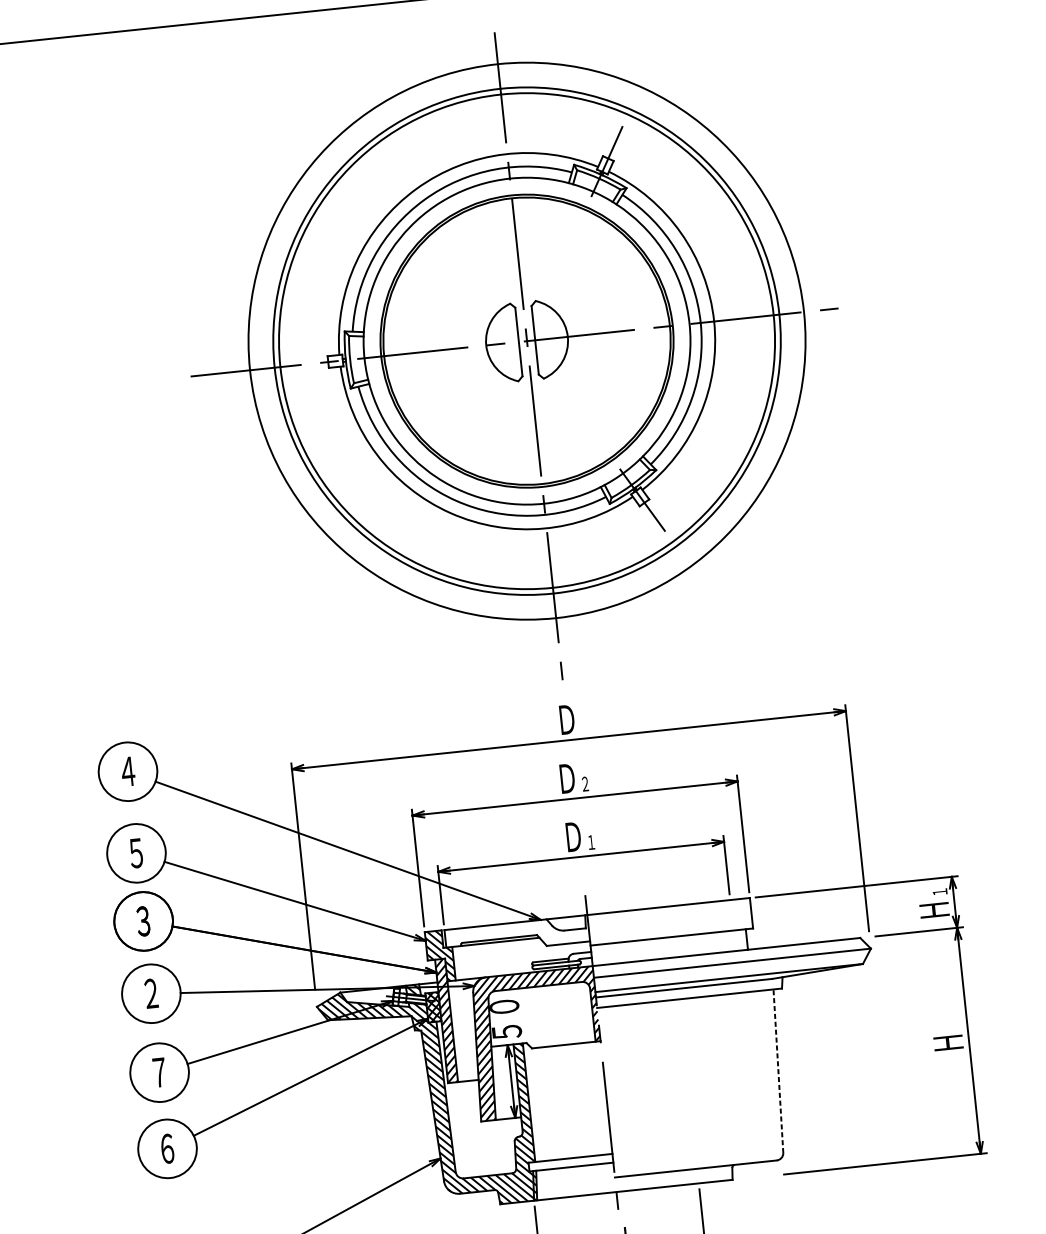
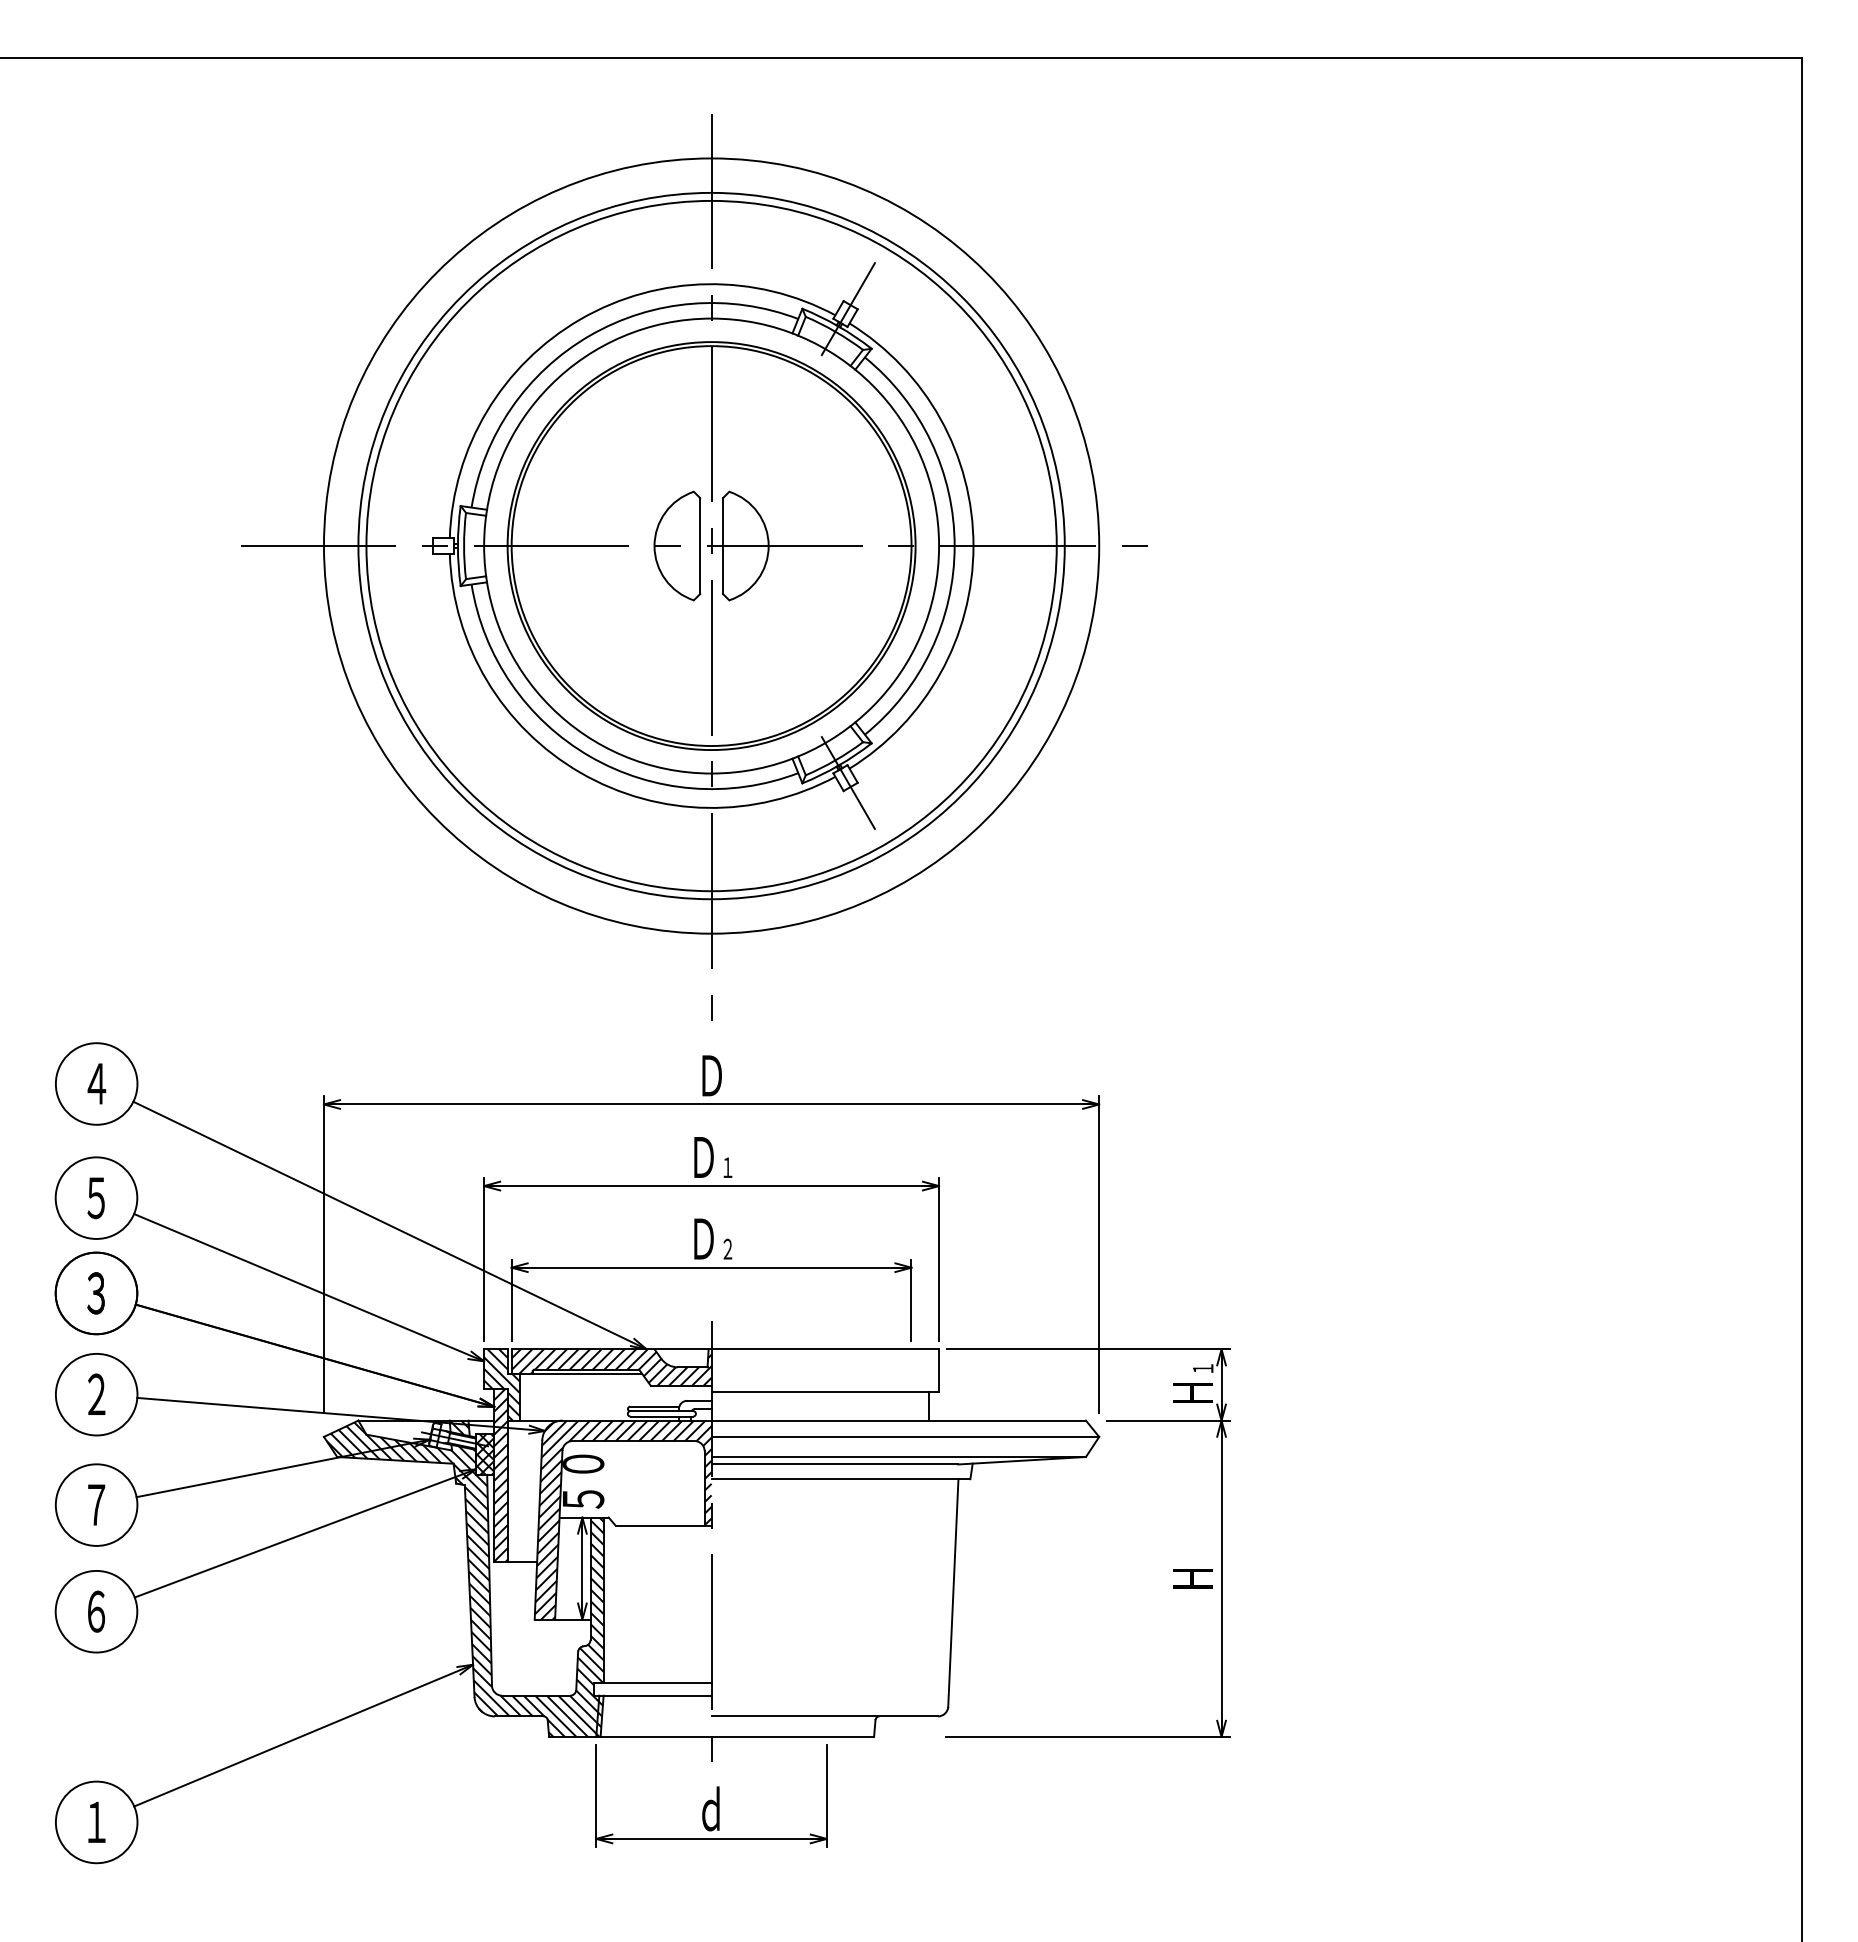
text: (584, 783) -> (727, 1166), ２ -> １
text: (591, 841) -> (727, 1247), １ -> ２
hatch: (517, 935) -> (611, 1367), added
line: (778, 1070) -> (953, 1592), dashed -> solid

